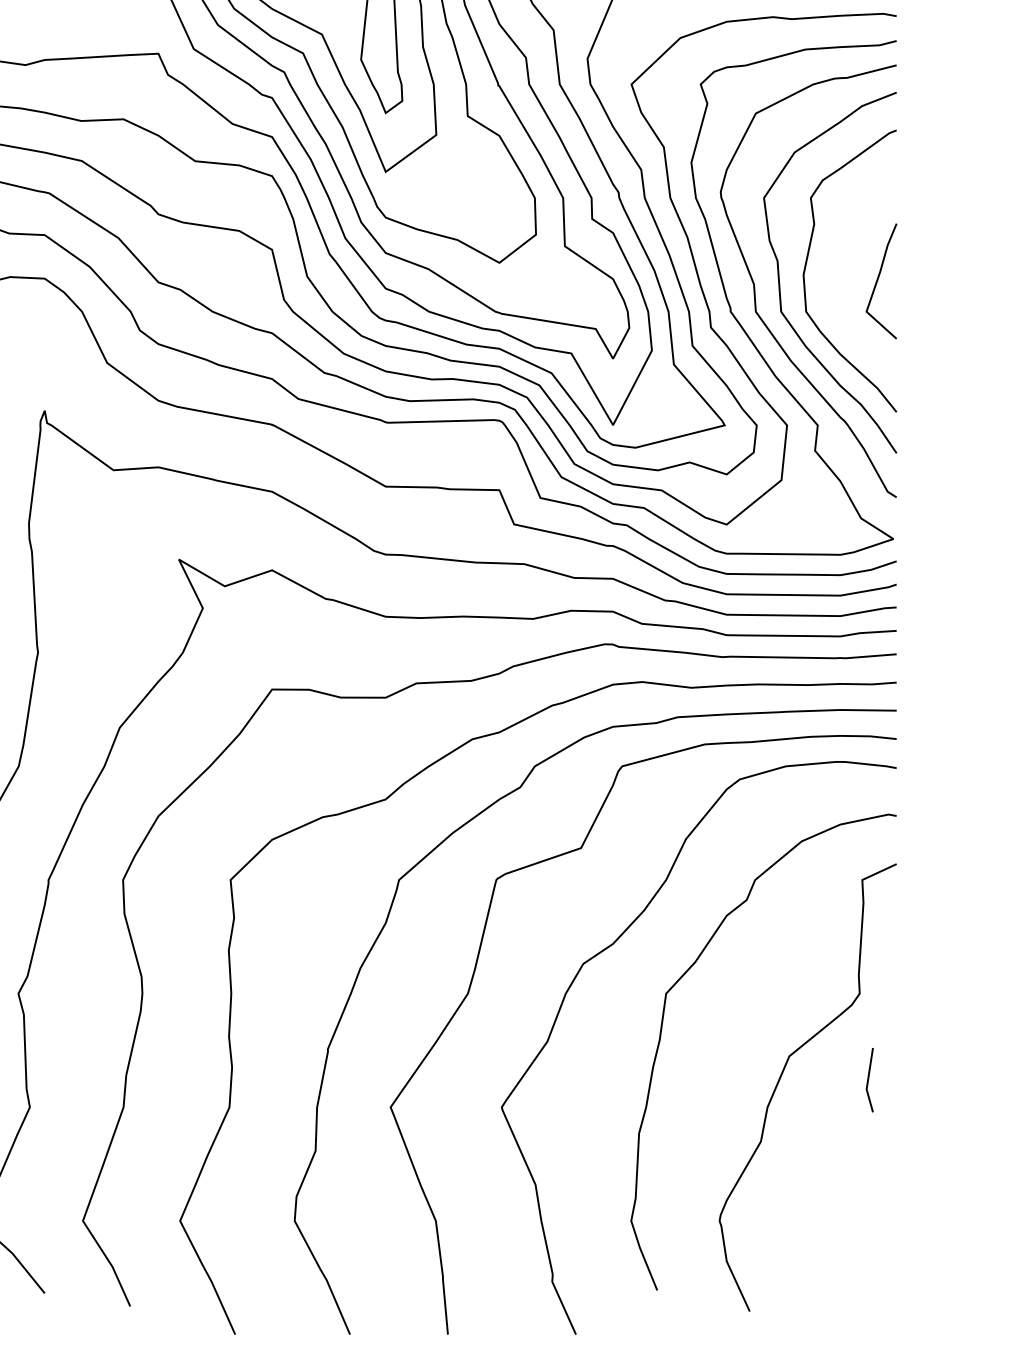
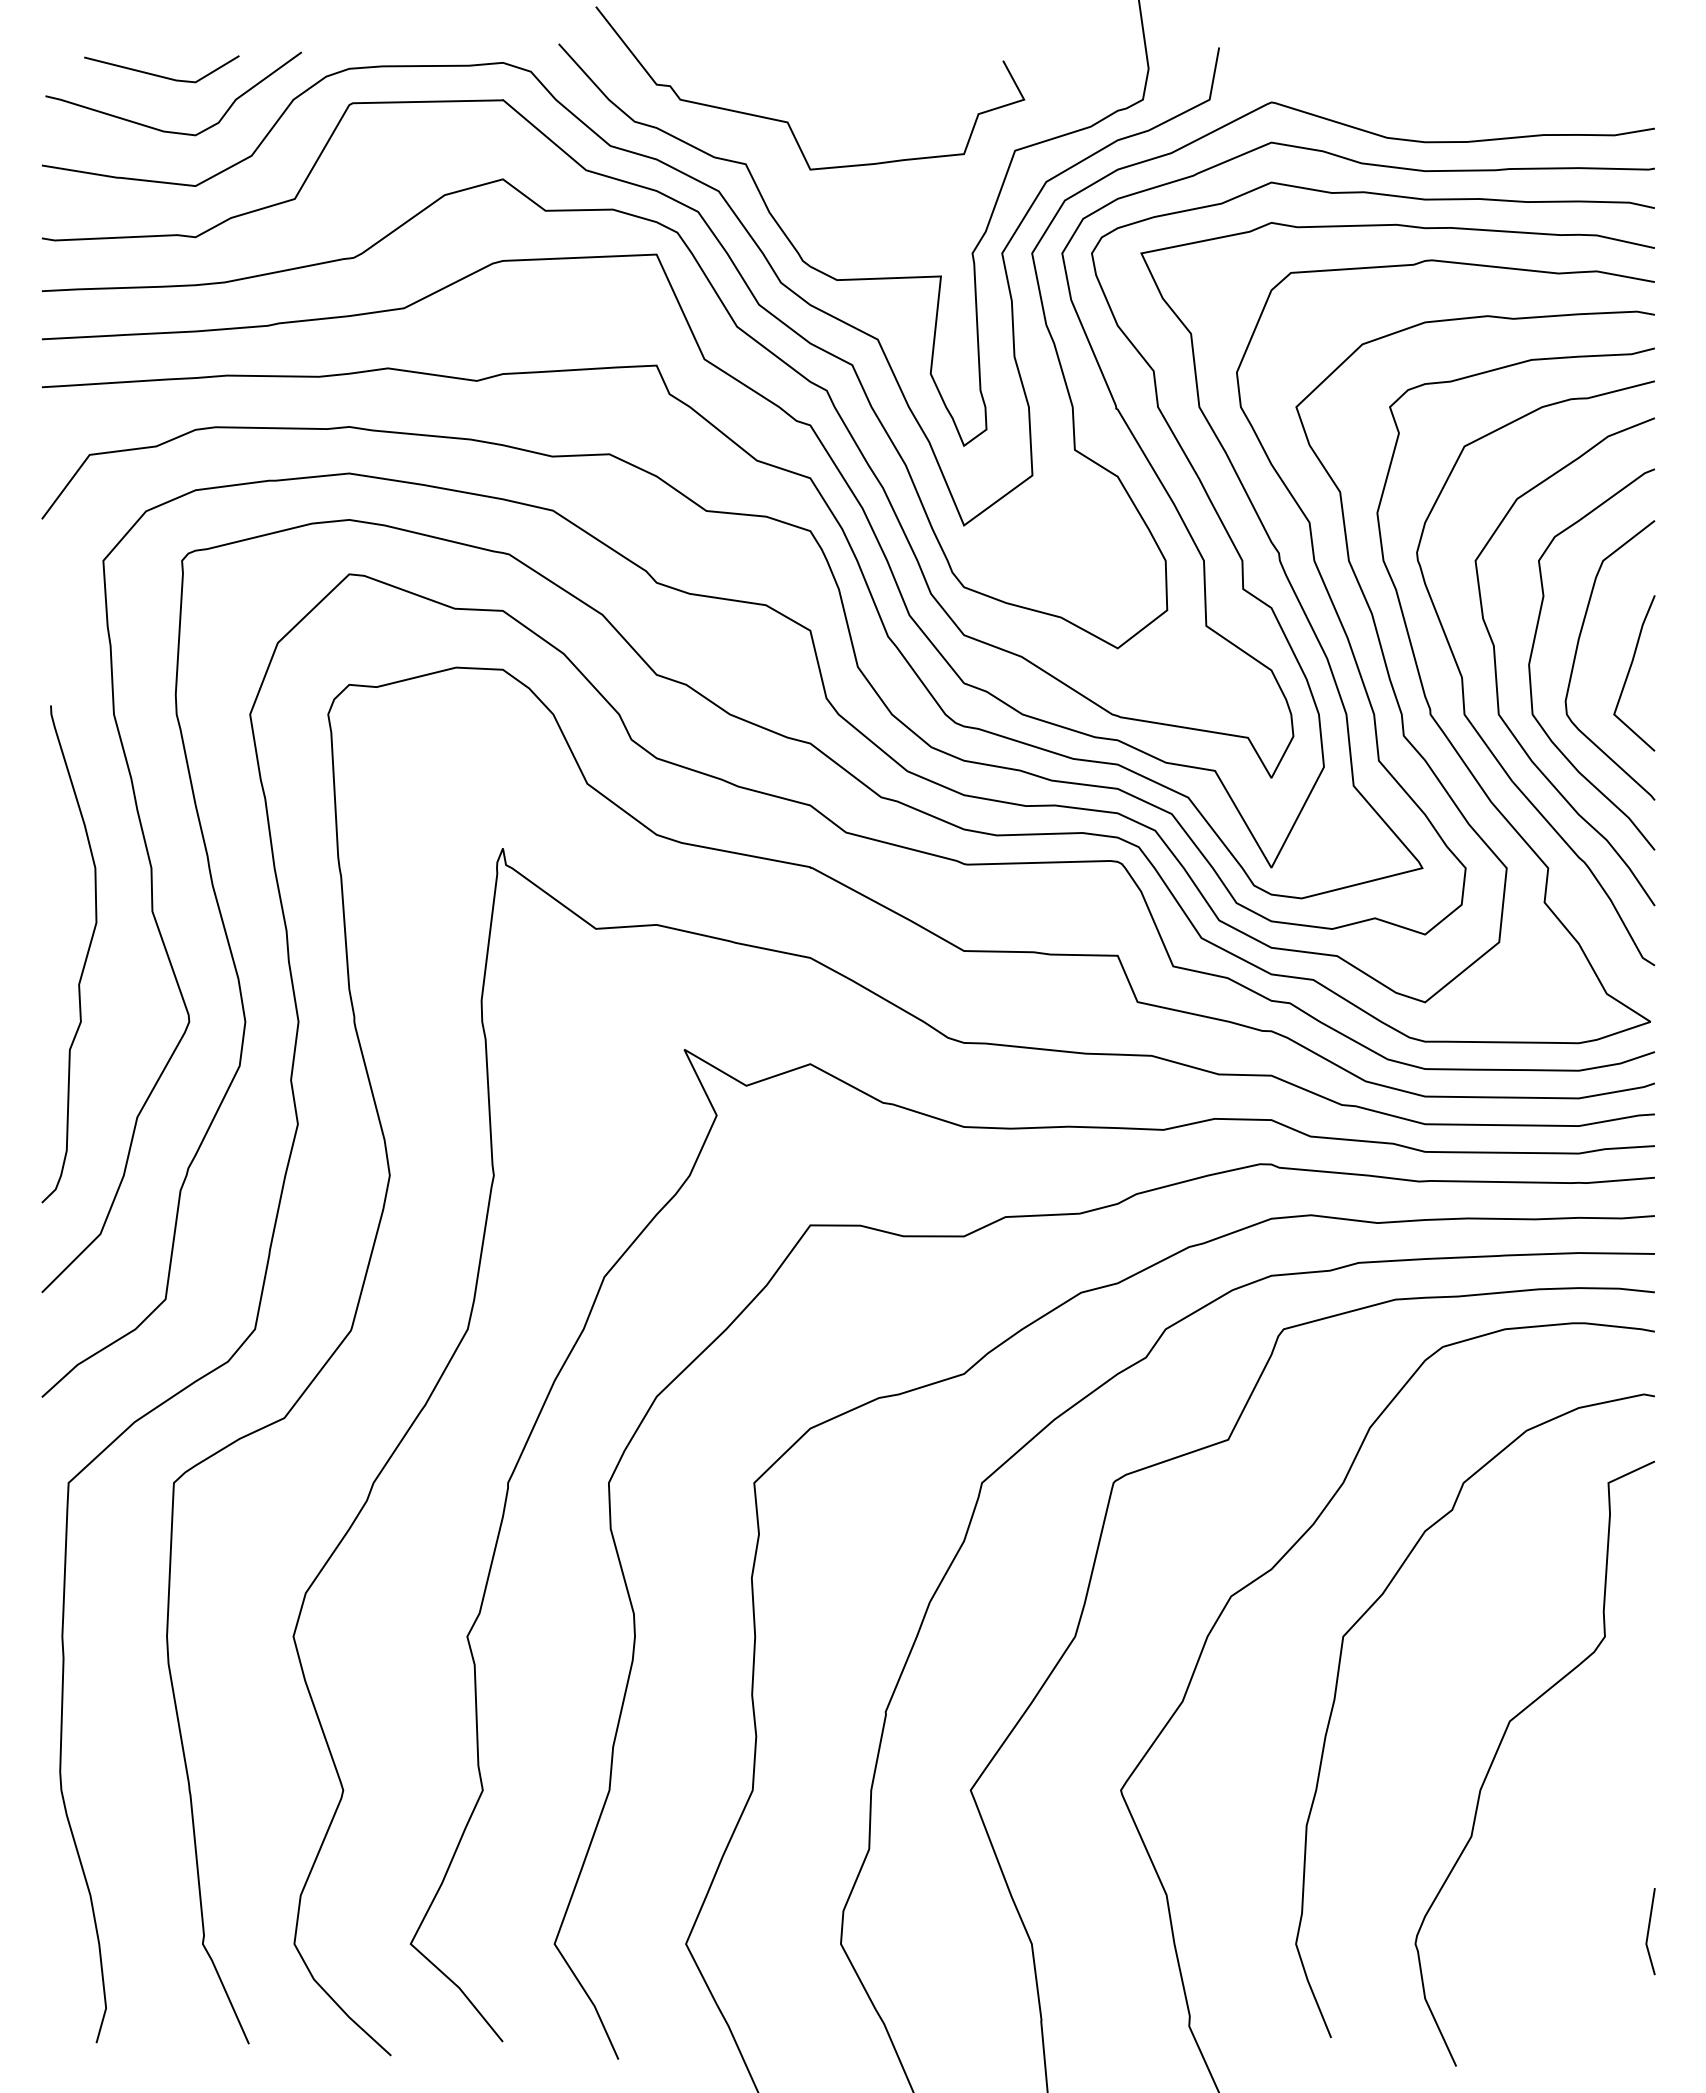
curve: (839, 265) -> (1577, 651), added
line: (868, 1080) -> (1649, 1931), moved

